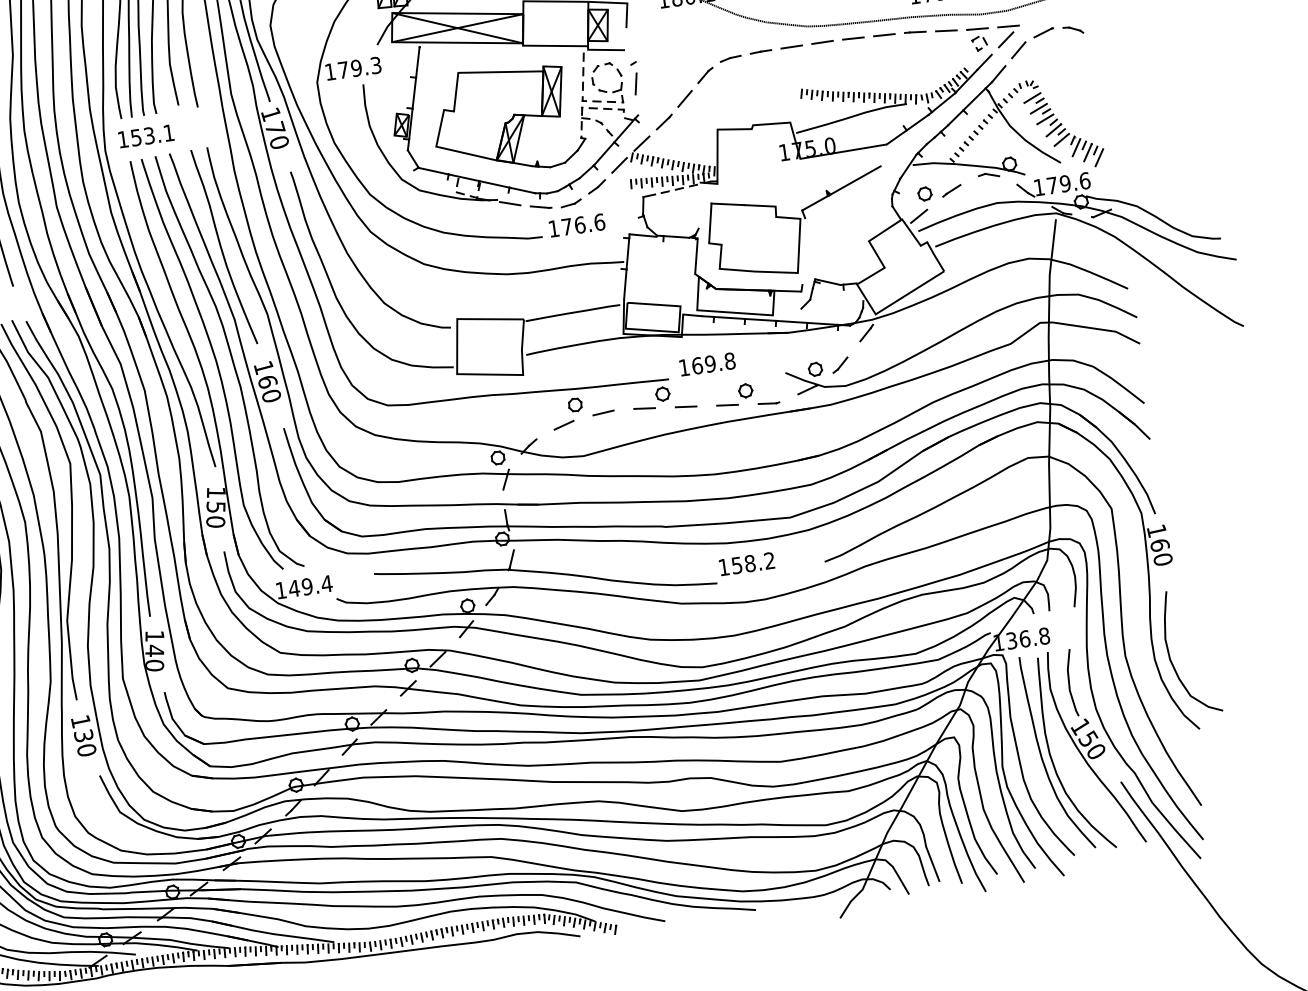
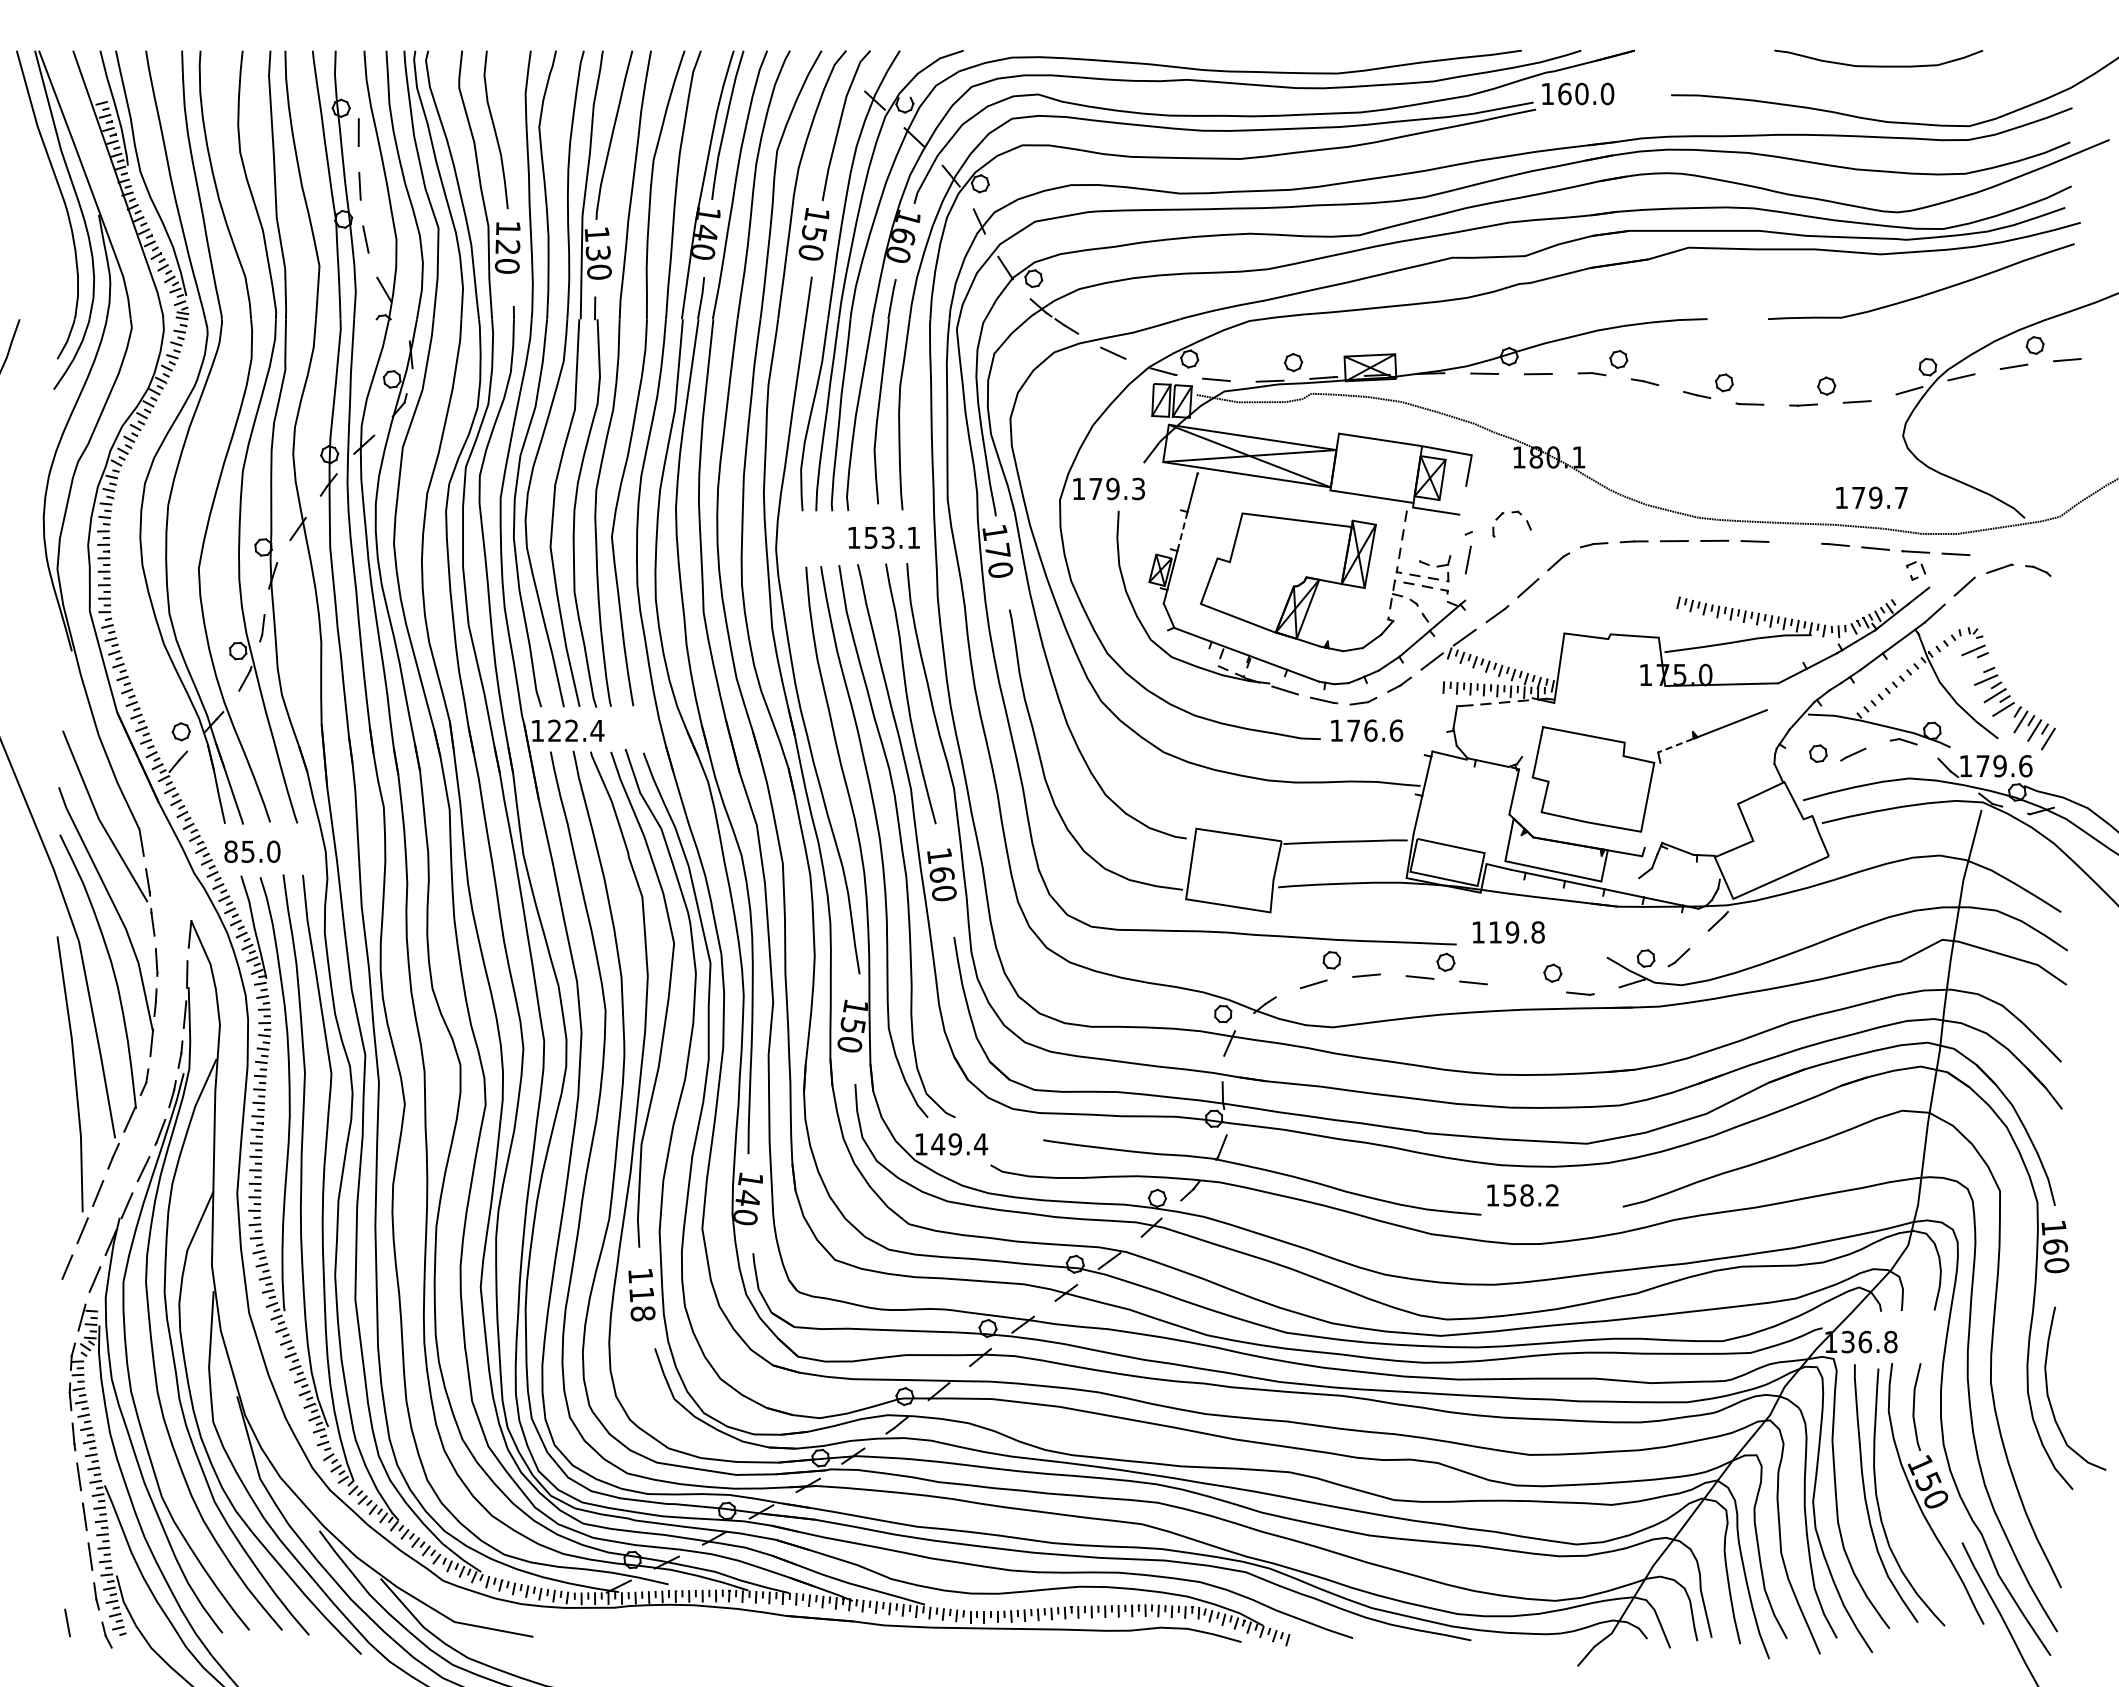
line: (883, 34) -> (1794, 542), removed
line: (1006, 39) -> (1950, 570), removed
part: (605, 65) -> (1512, 513), moved
line: (414, 93) -> (1182, 531), solid -> dashed
line: (1038, 108) -> (1979, 665), removed
text: (145, 136) -> (883, 537), moved
line: (814, 203) -> (1675, 745), solid -> dashed
line: (918, 216) -> (1806, 781), removed
text: (697, 365) -> (1495, 932), 169.8 -> 119.8
line: (727, 405) -> (1526, 988), removed
text: (85, 743) -> (642, 1304), 130 -> 118

